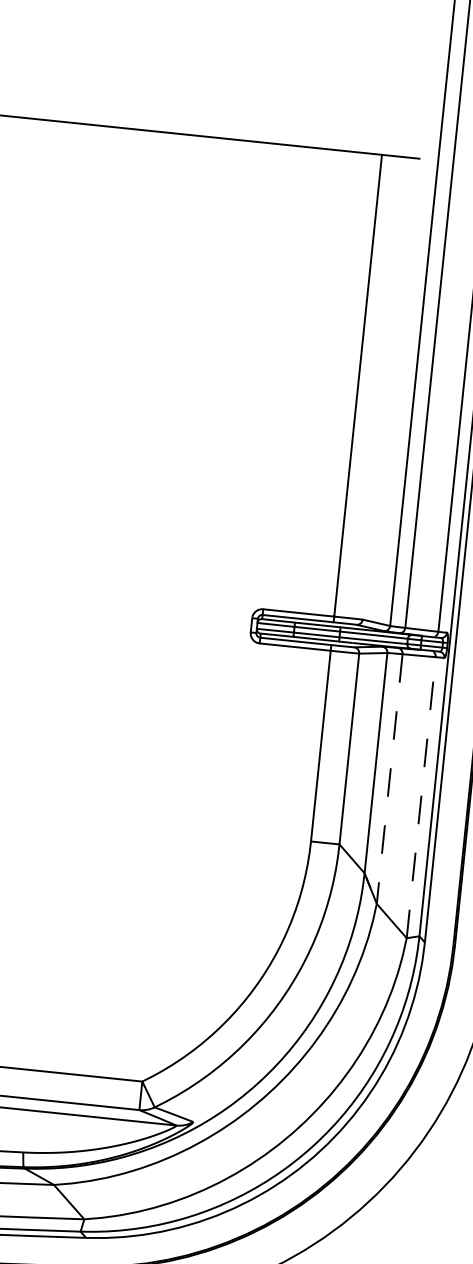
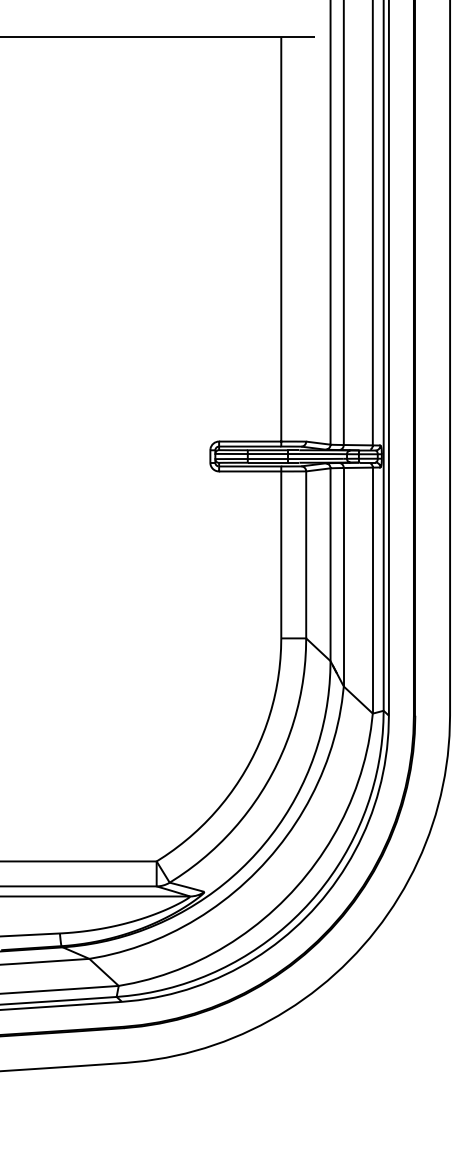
line: (389, 779) -> (343, 577), dashed -> solid
line: (420, 797) -> (372, 590), dashed -> solid

